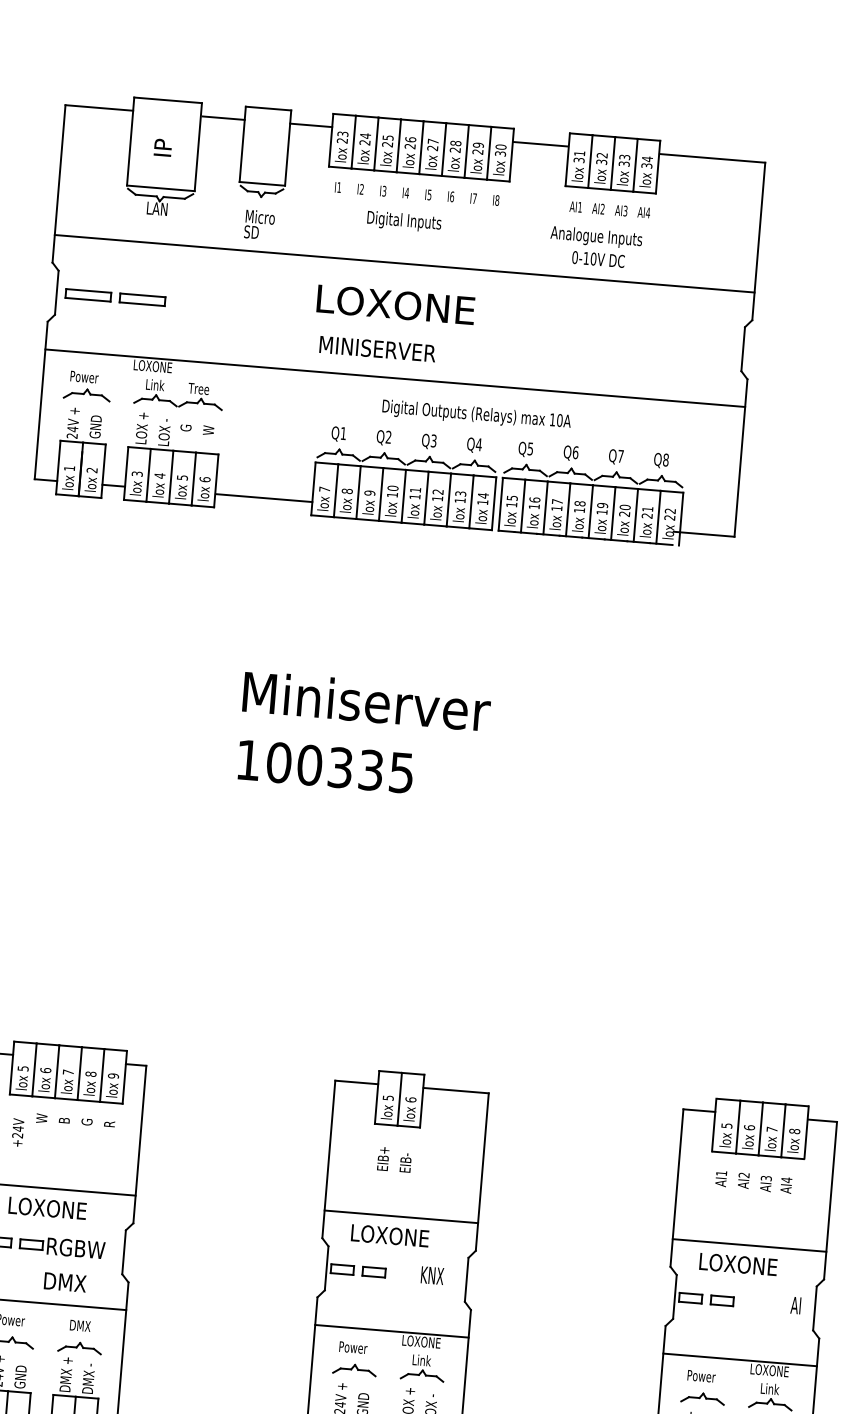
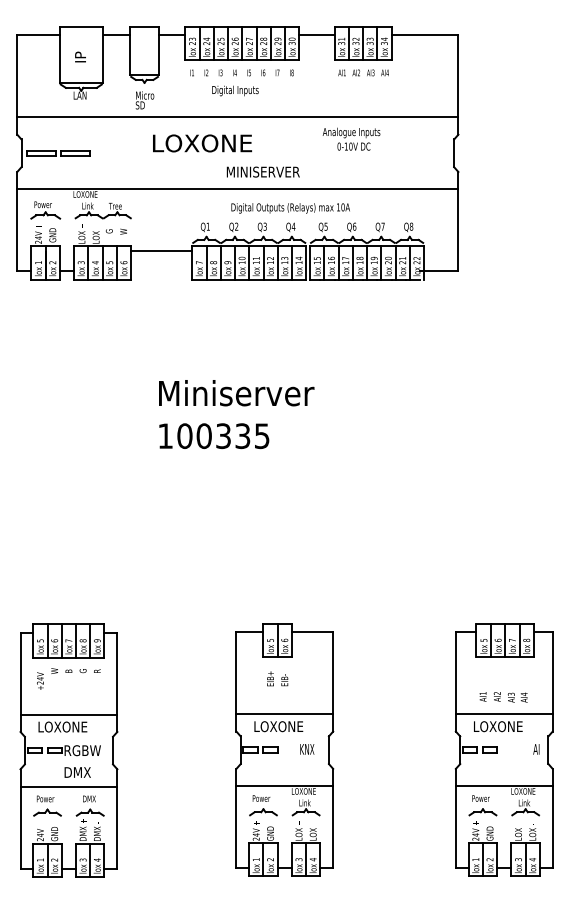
text: (595, 246) -> (351, 138), moved
text: (395, 304) -> (202, 143), moved
text: (376, 348) -> (262, 171), moved
line: (263, 498) -> (161, 251), moved
text: (753, 1182) -> (503, 697), moved

